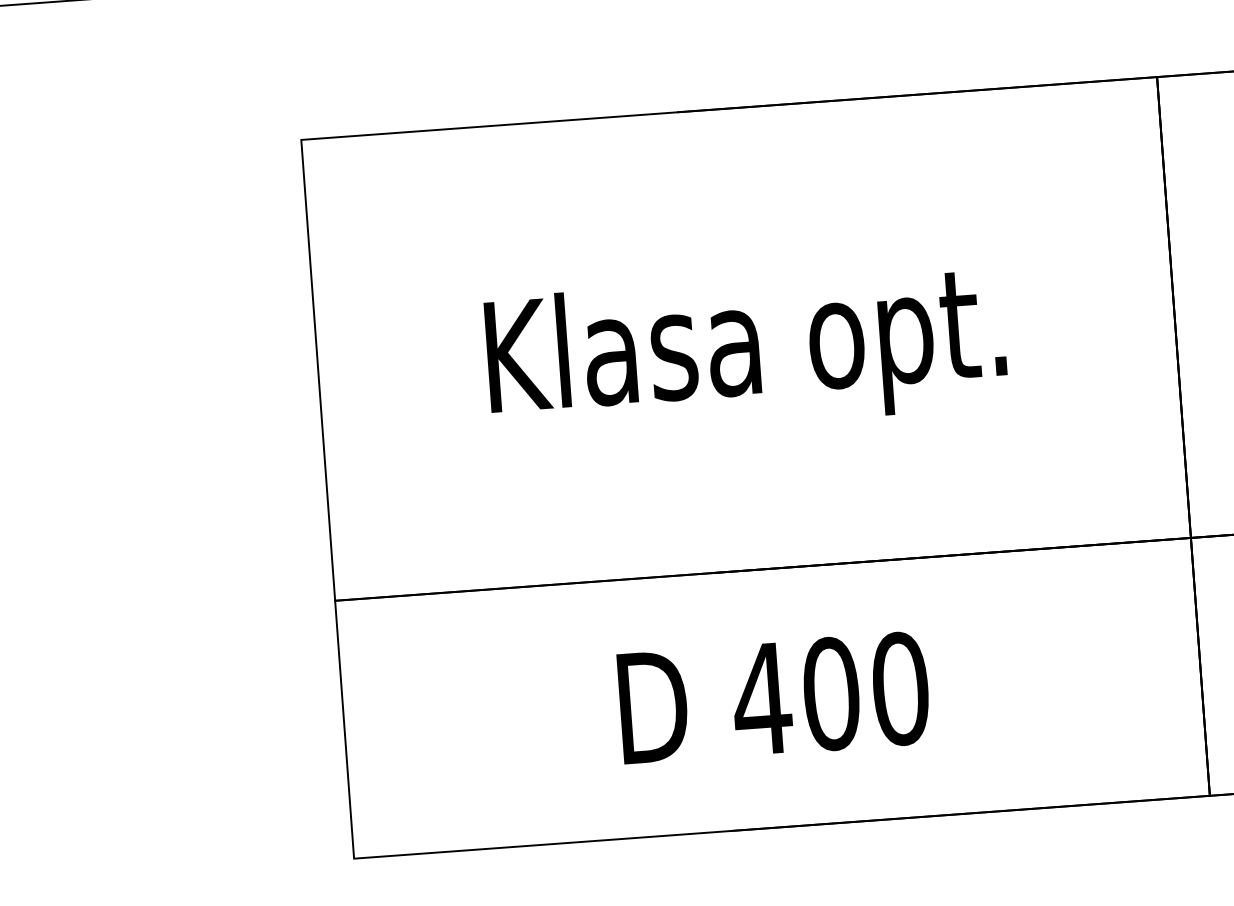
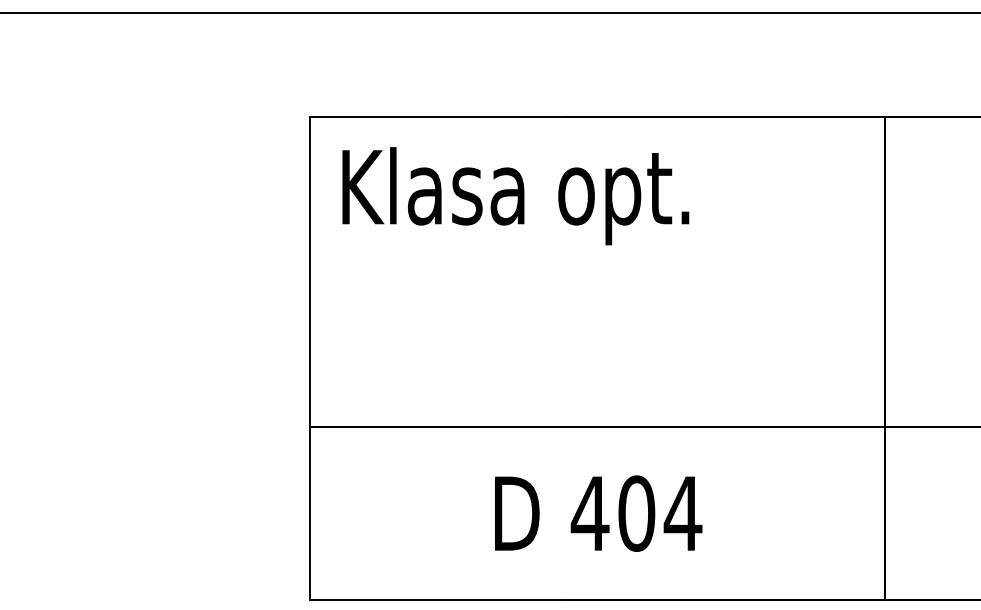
text: (746, 352) -> (515, 196), moved
text: (899, 688) -> (682, 513), 400 -> 404

